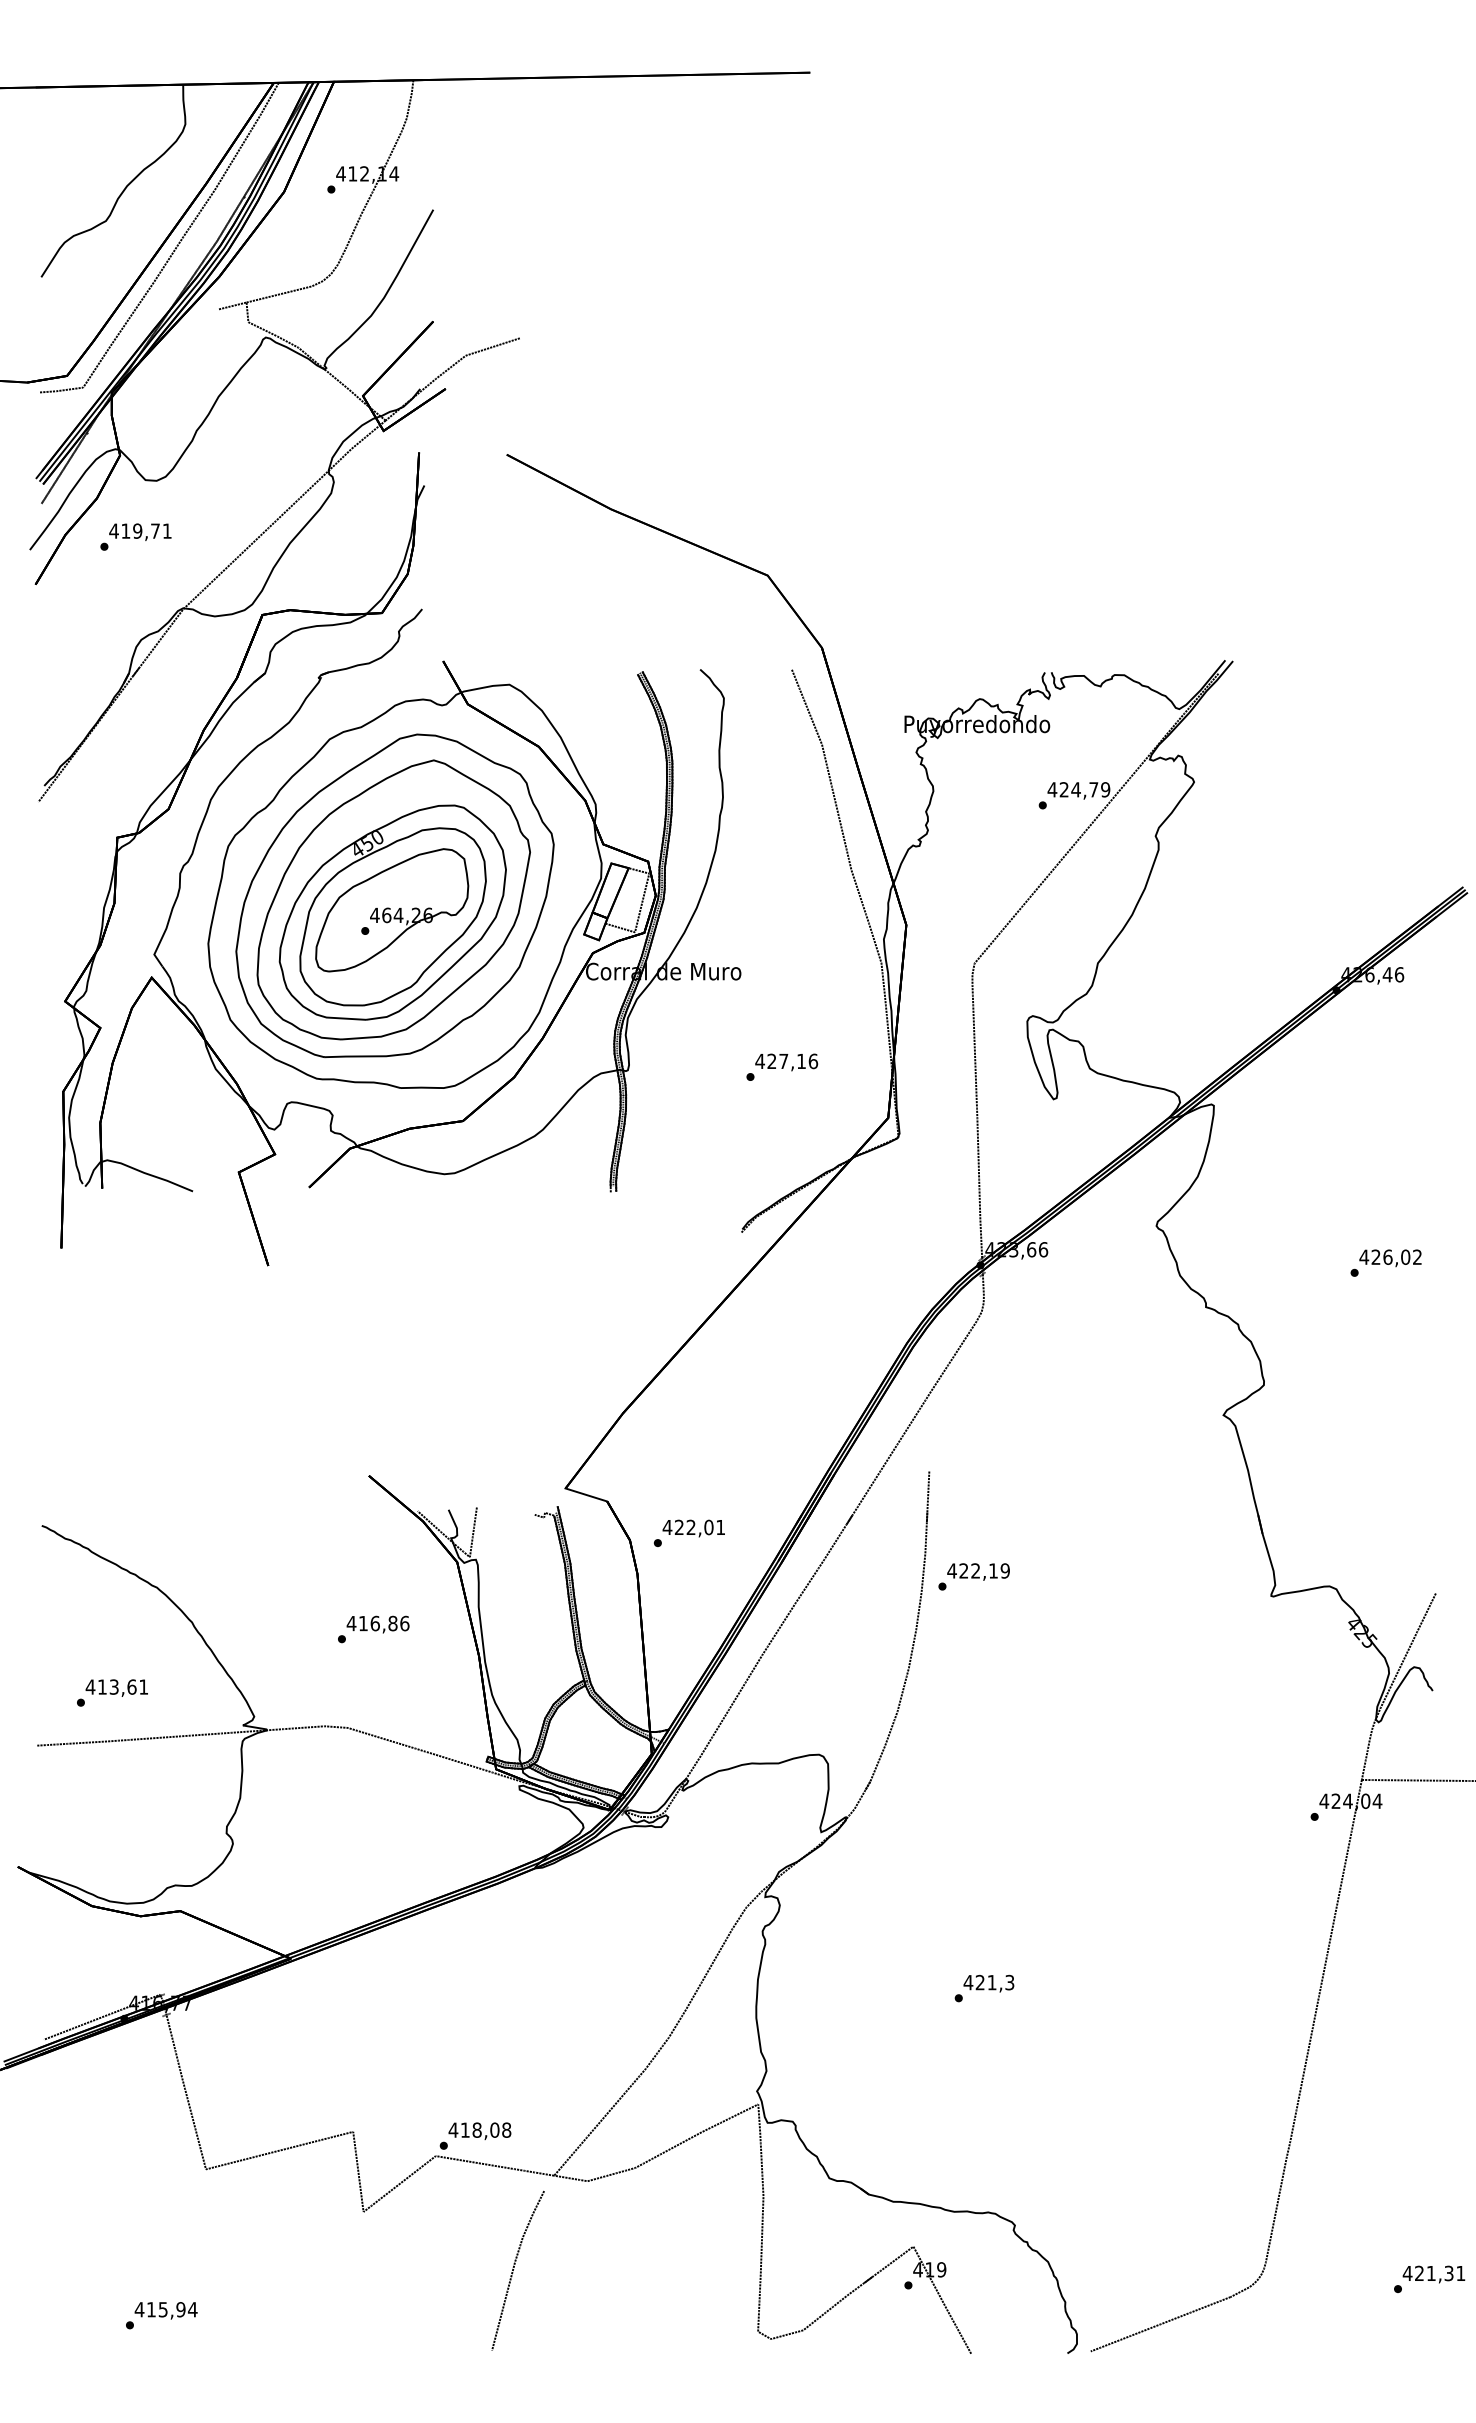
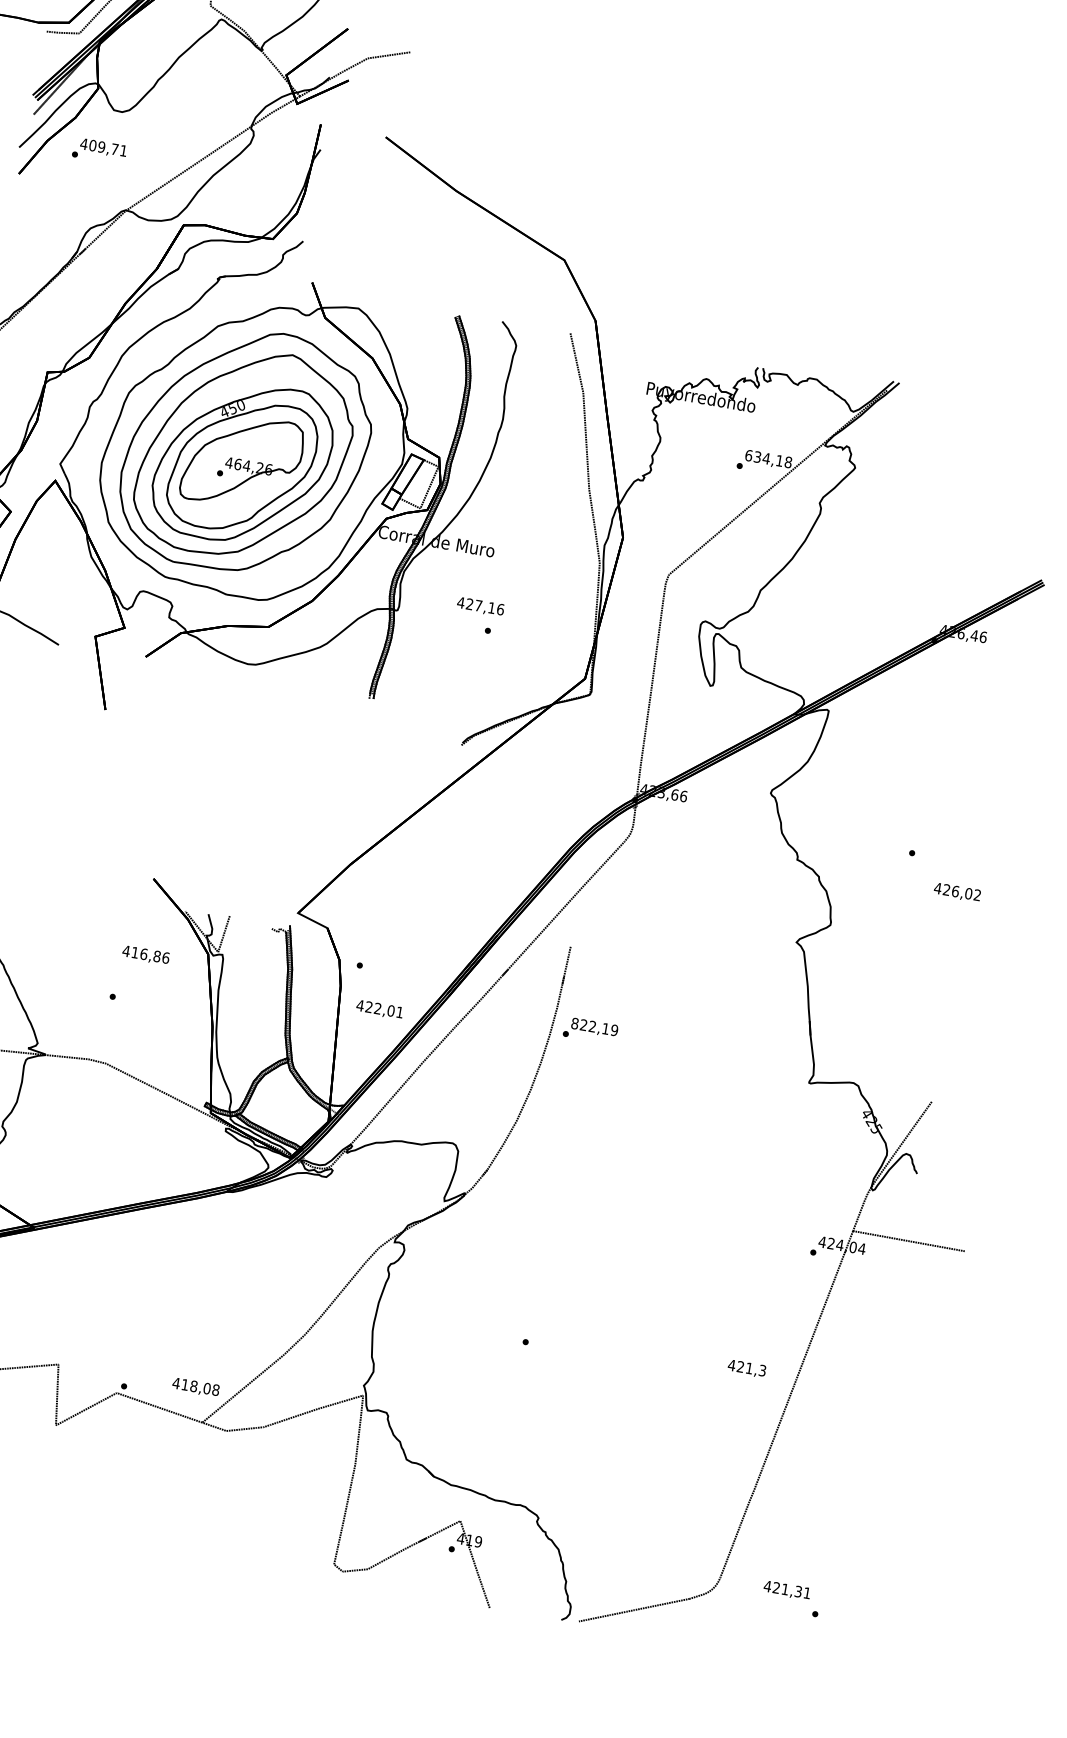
text: (125, 530) -> (92, 145), 419,71 -> 409,71
text: (1078, 789) -> (768, 458), 424,79 -> 634,18
text: (786, 1062) -> (480, 606), moved
text: (1390, 1258) -> (957, 892), moved
text: (693, 1528) -> (379, 1009), moved
text: (951, 1570) -> (574, 1023), 422,19 -> 822,19
text: (377, 1624) -> (145, 955), moved
text: (988, 1983) -> (746, 1368), moved
text: (479, 2130) -> (195, 1386), moved
curve: (514, 2269) -> (160, 1487), removed
text: (1433, 2274) -> (786, 1590), moved

